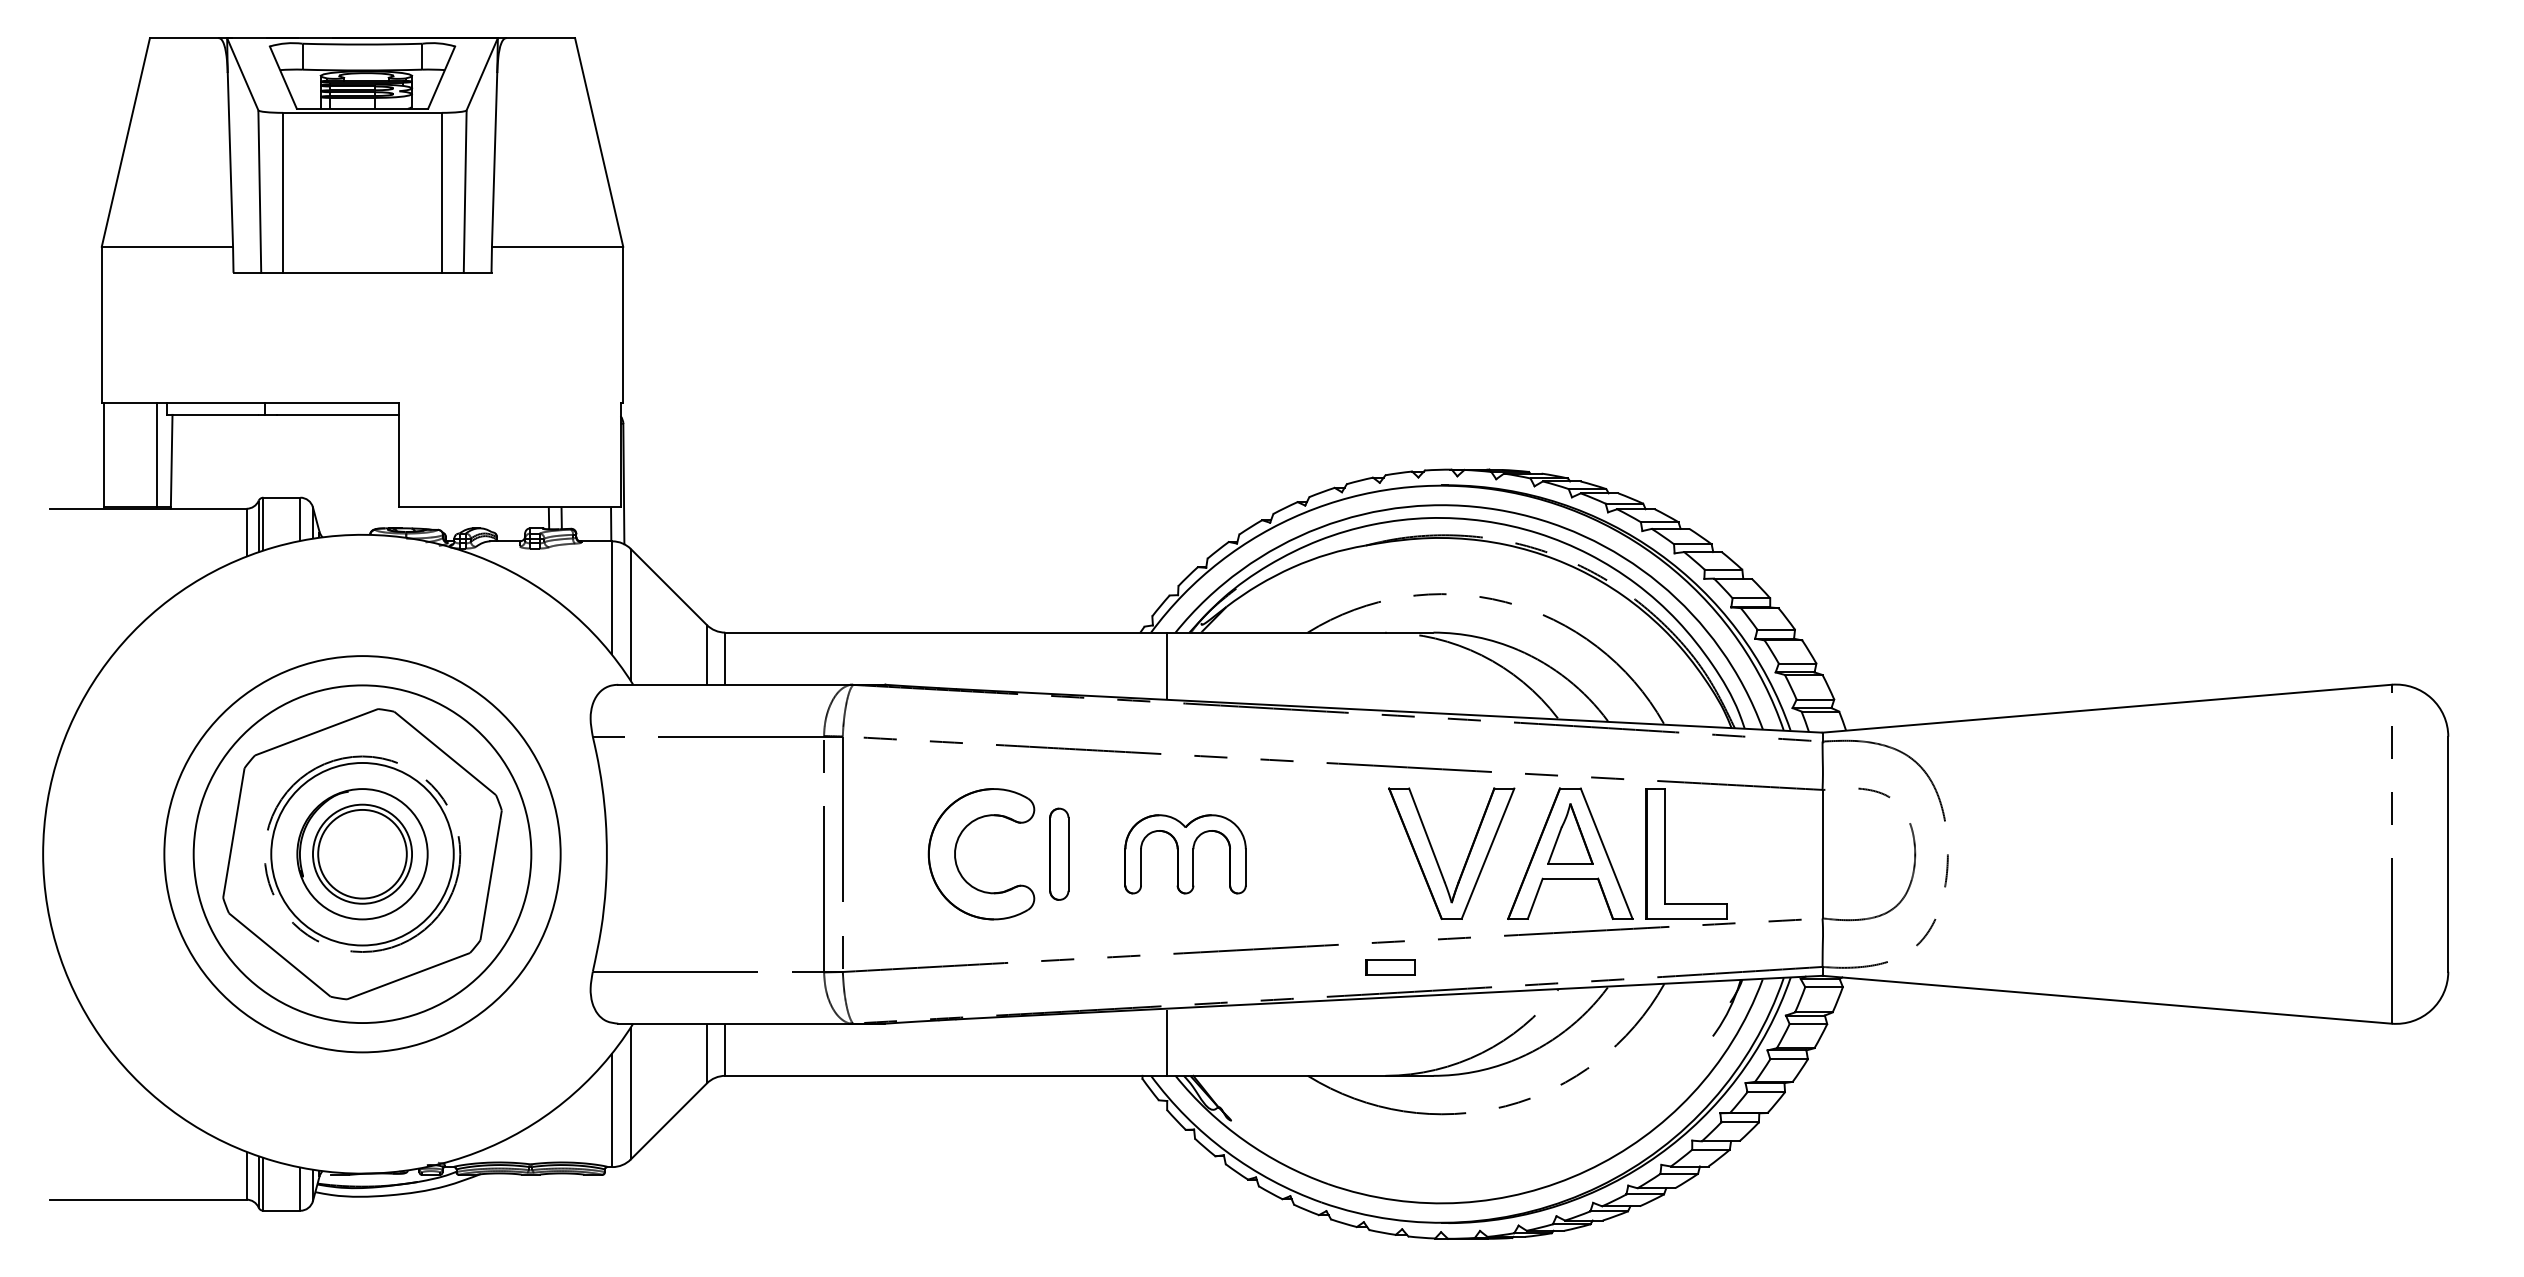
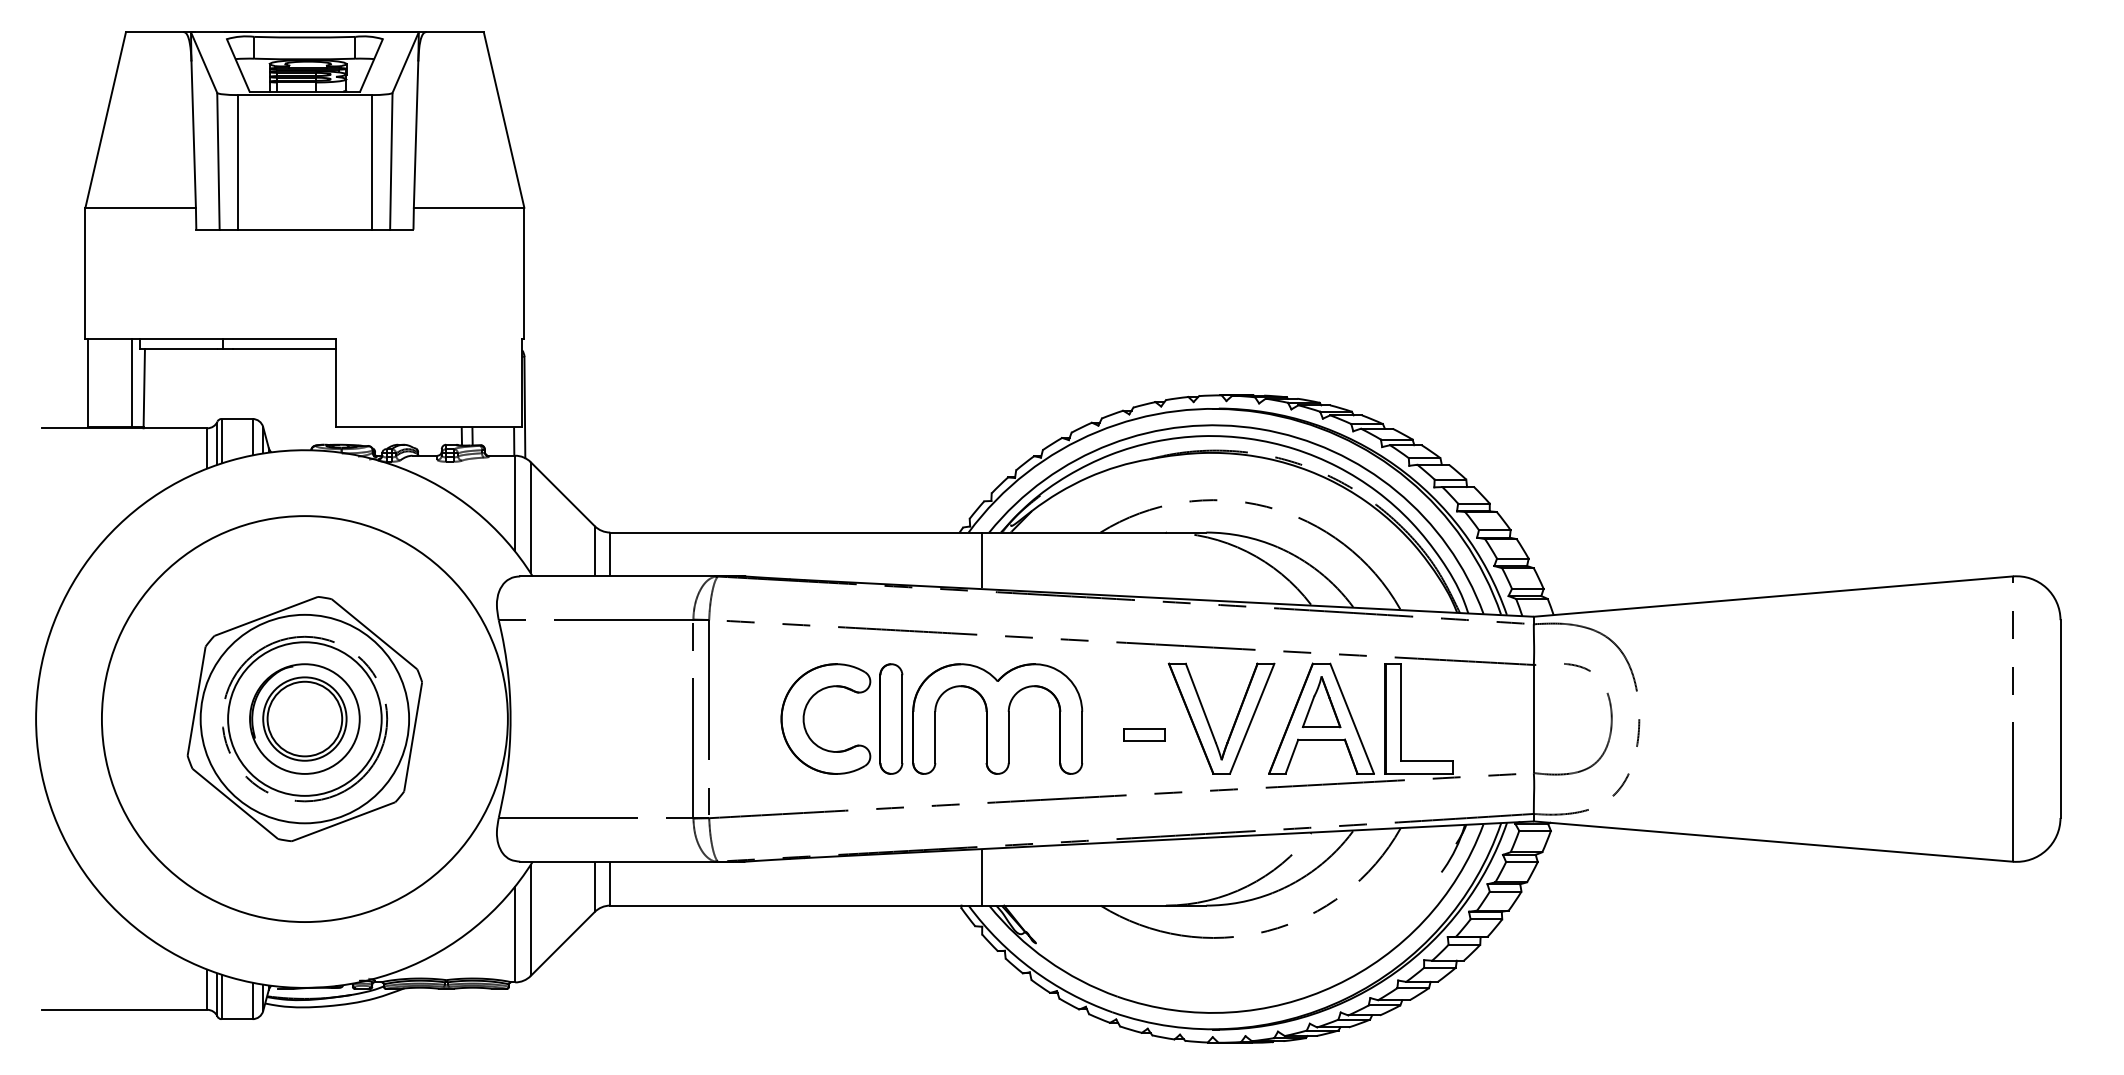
circle: (362, 854) -> (304, 719), size x0.62
circle: (362, 854) -> (304, 719), size x1.43
part: (1059, 854) -> (891, 719), size x1.43
part: (1185, 854) -> (997, 719), size x1.67
part: (1390, 967) -> (1144, 734), moved

